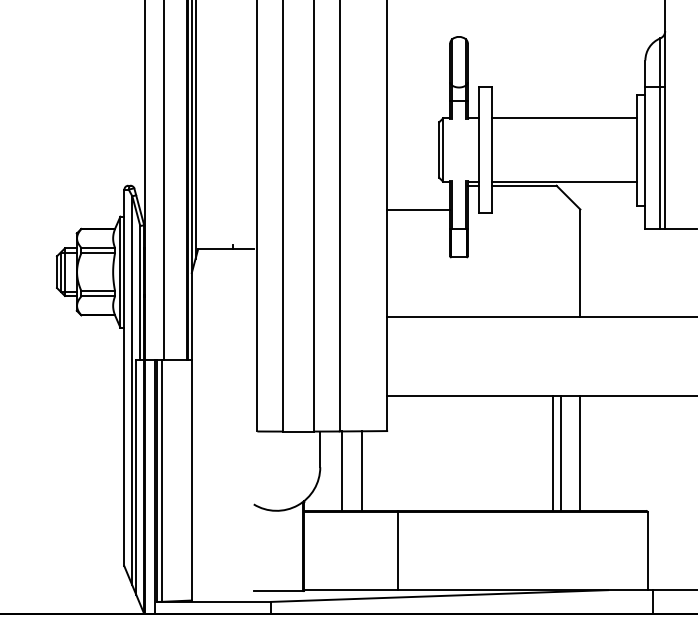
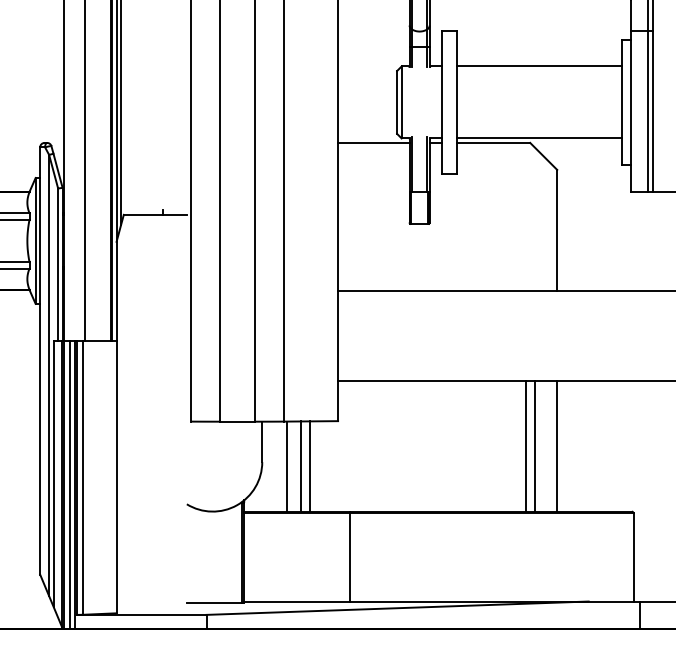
line: (418, 209) -> (373, 142), moved
line: (354, 470) -> (301, 465), added
line: (150, 486) -> (69, 483), added

